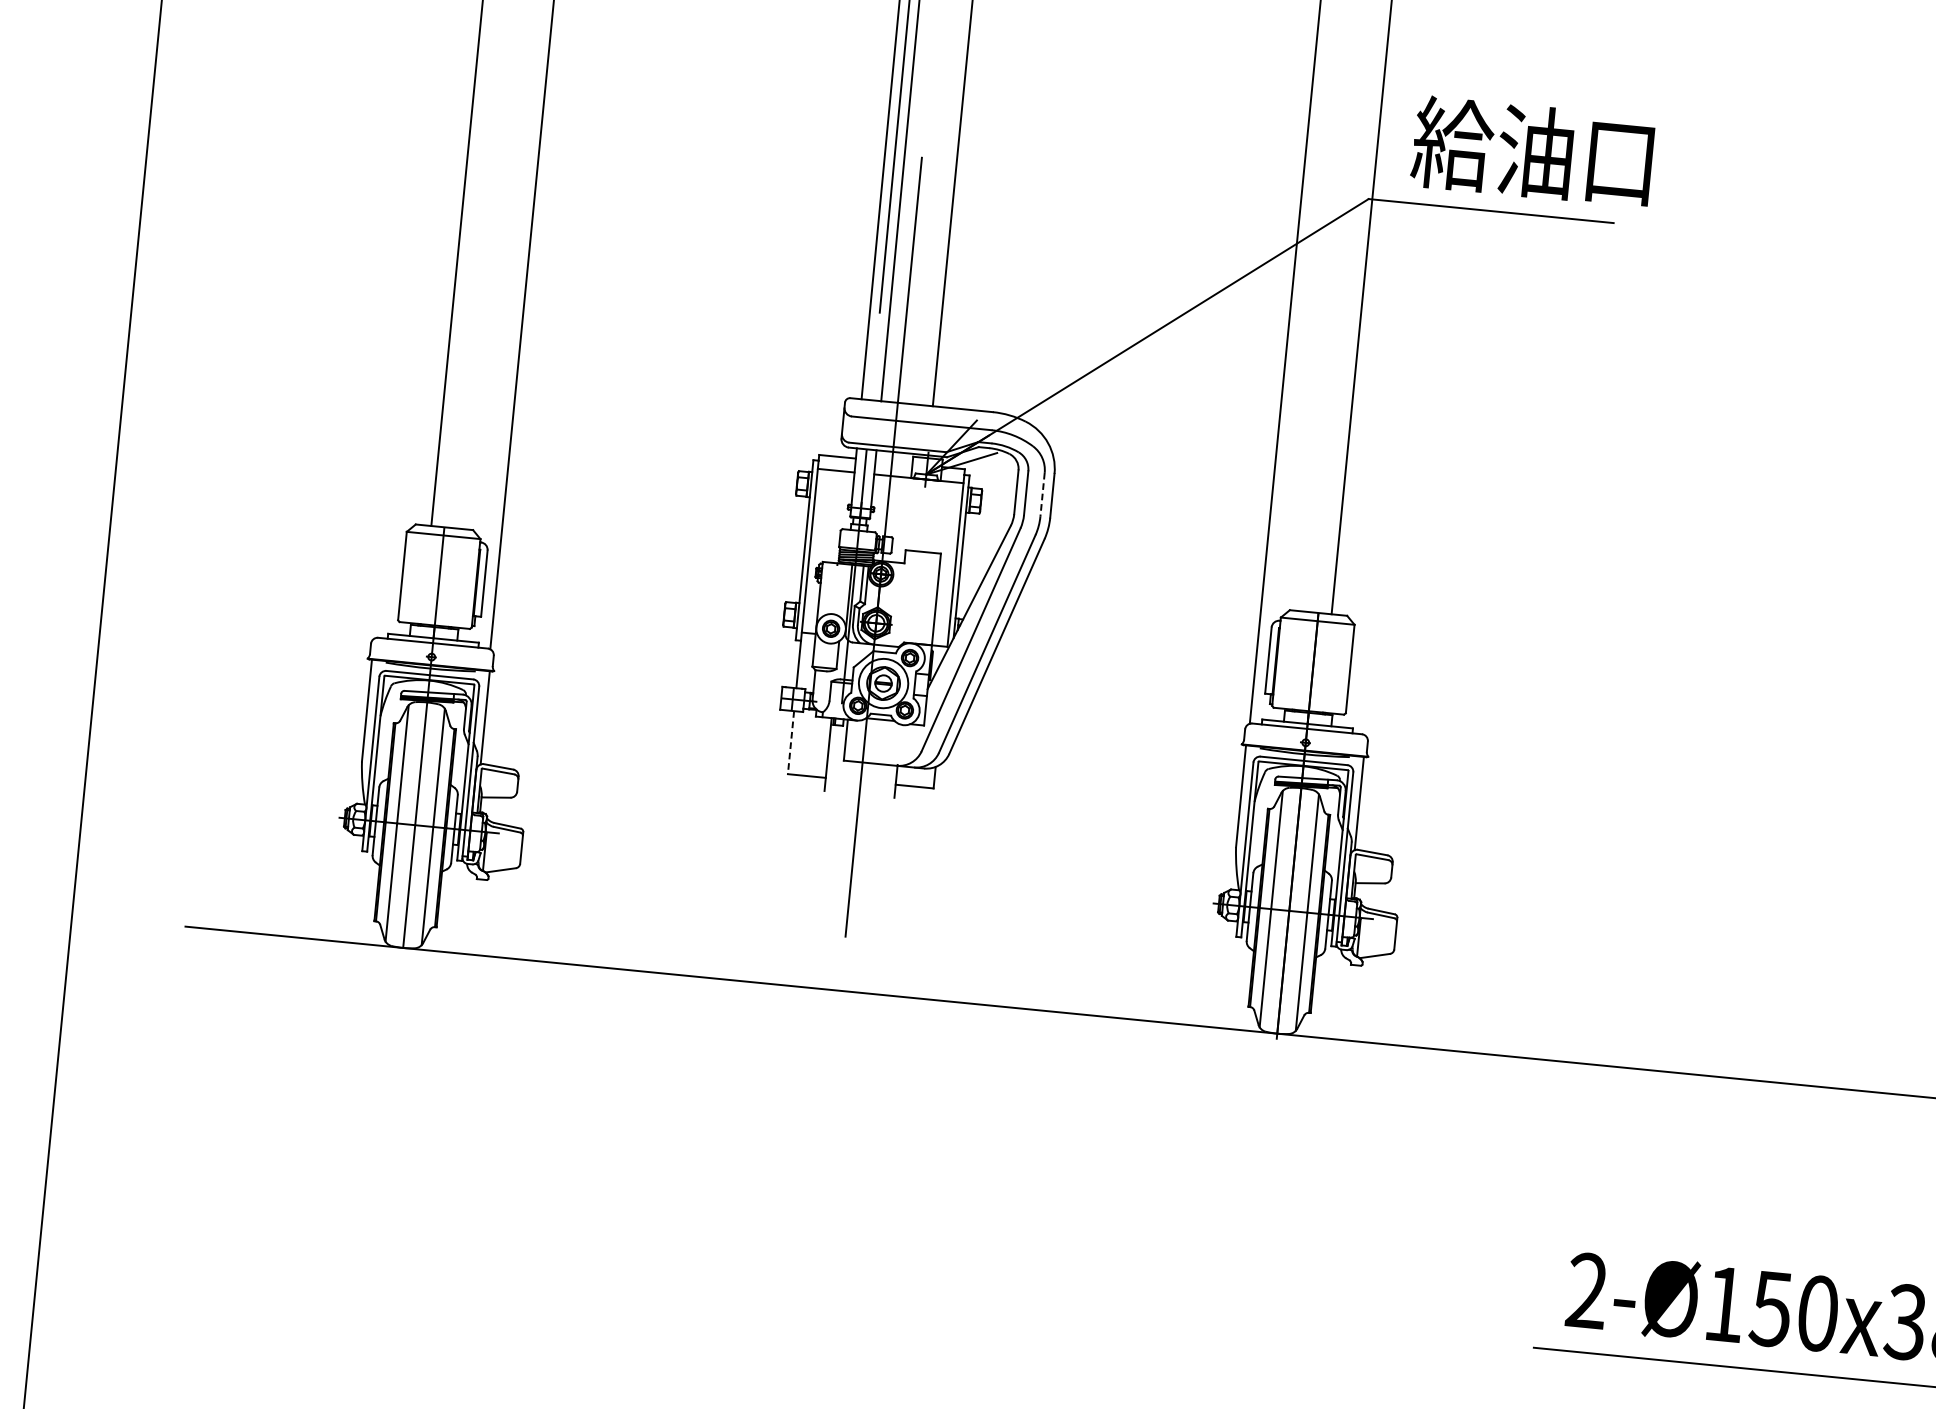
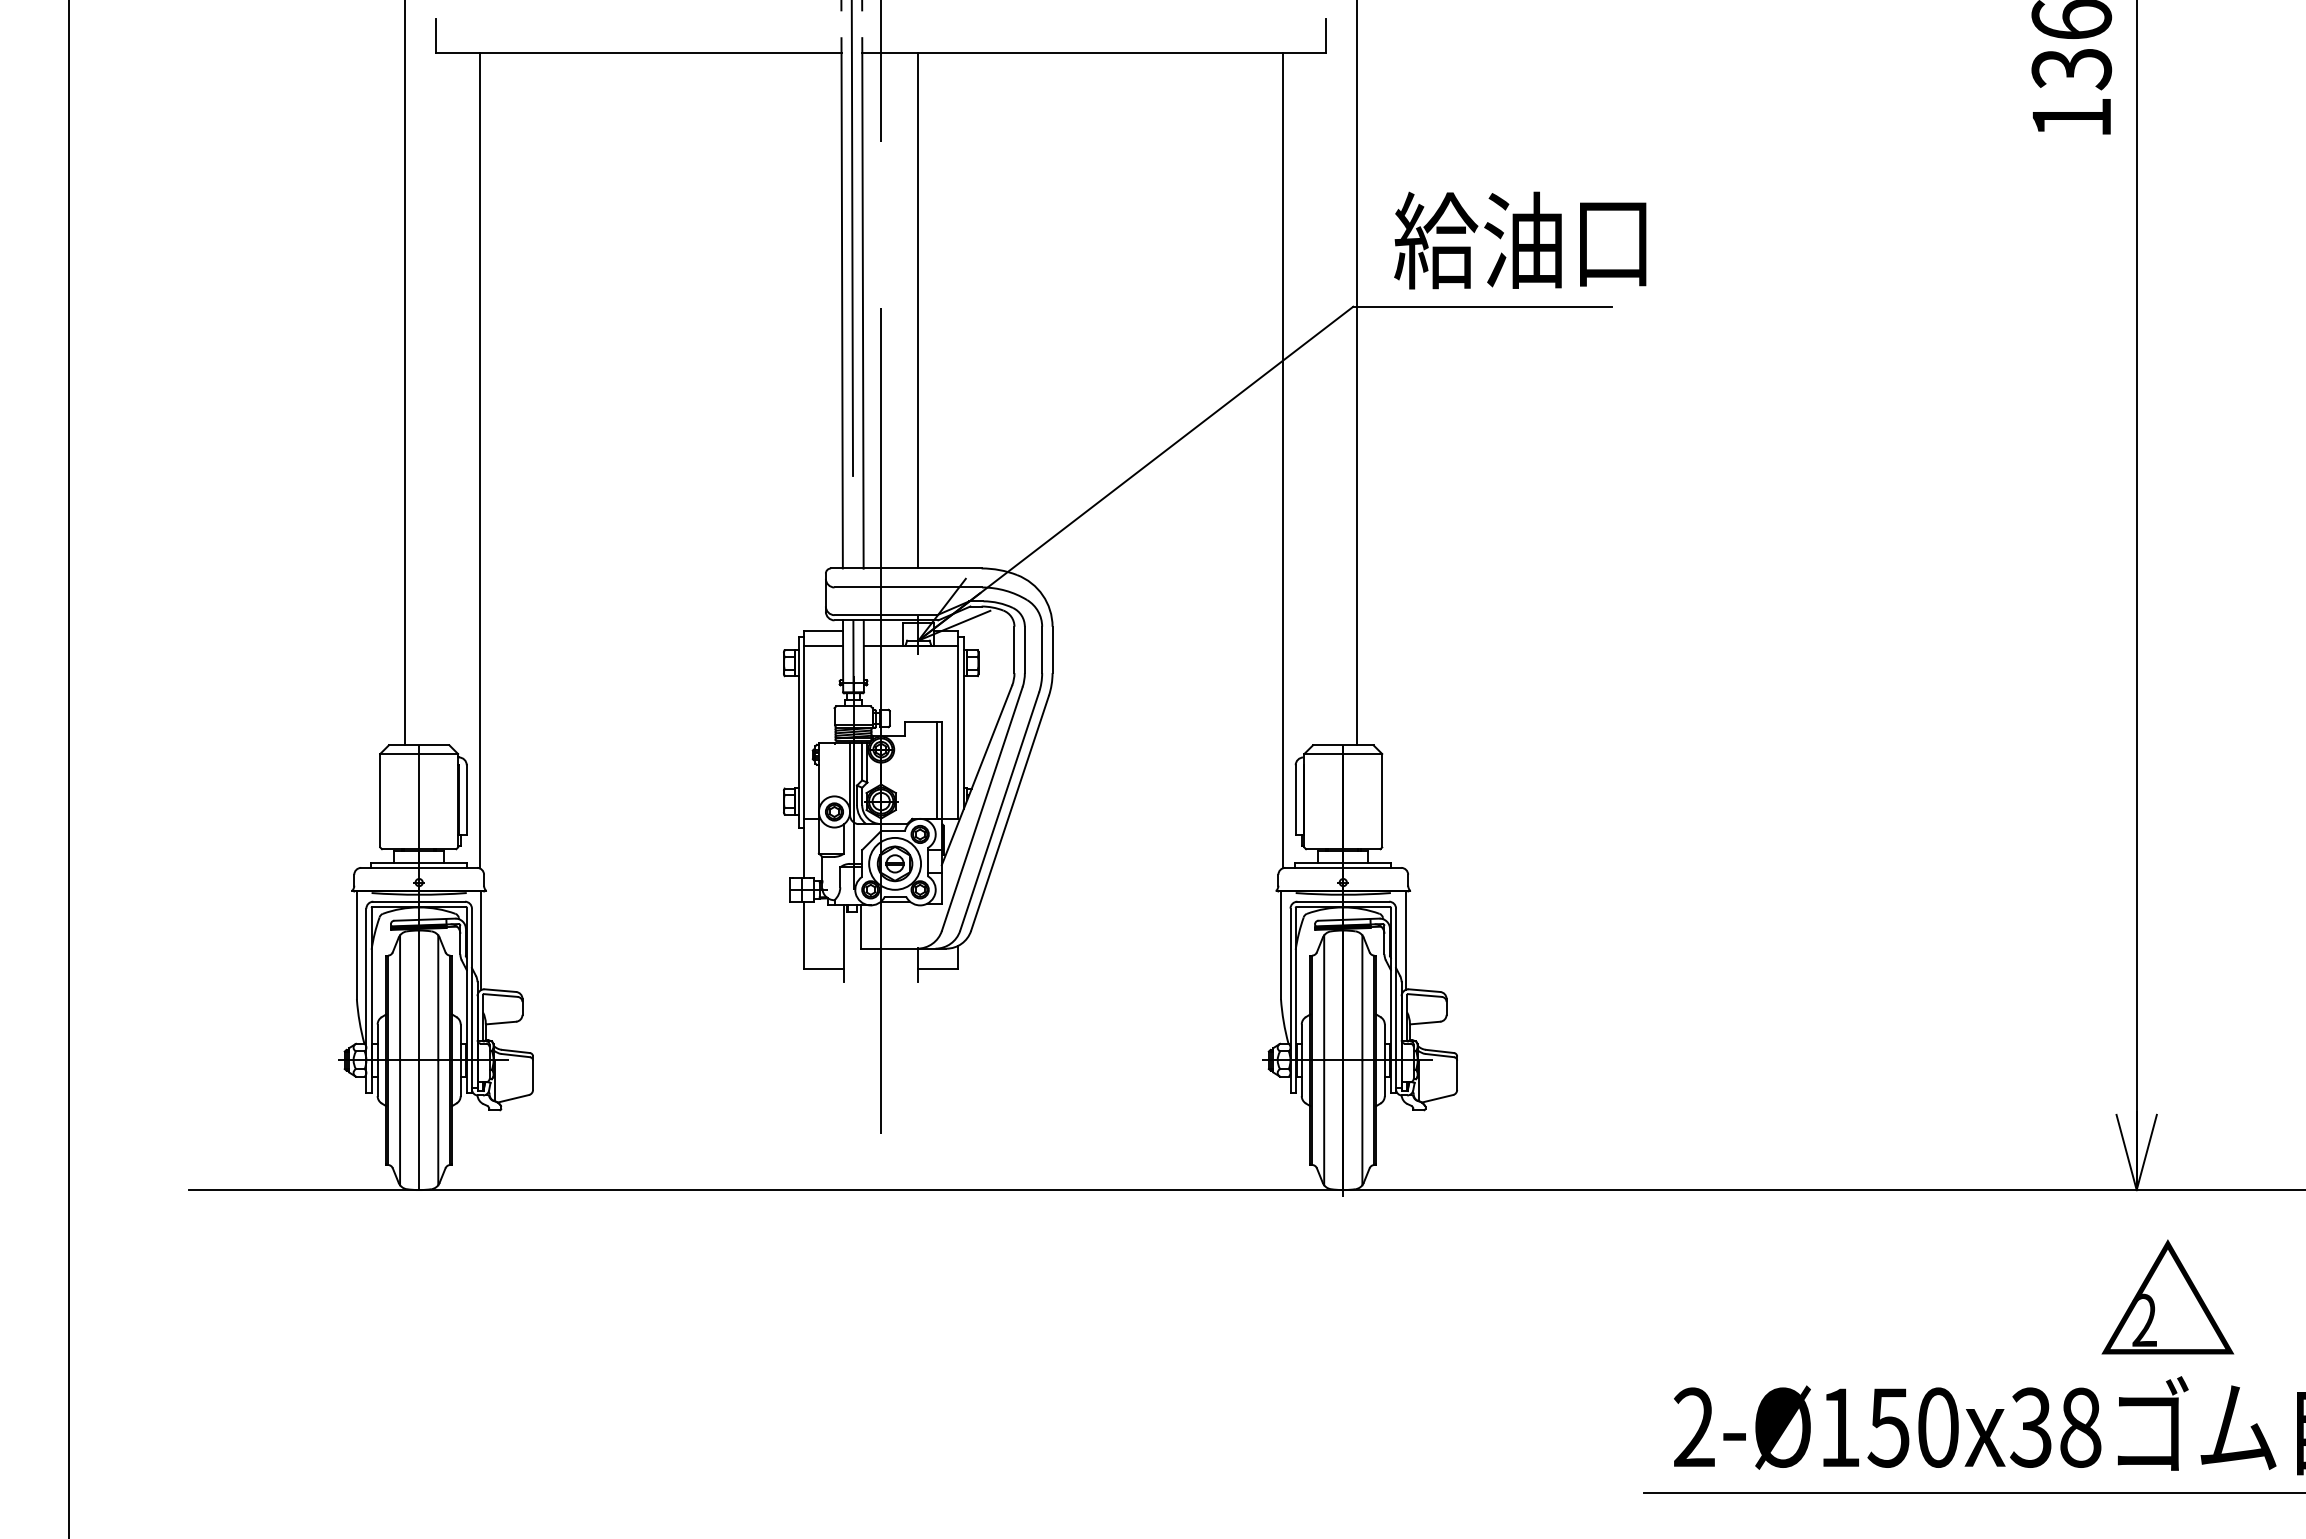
line: (1042, 495) -> (1042, 650), dashed -> solid
line: (931, 598) -> (936, 769), added
line: (791, 742) -> (804, 935), dashed -> solid

